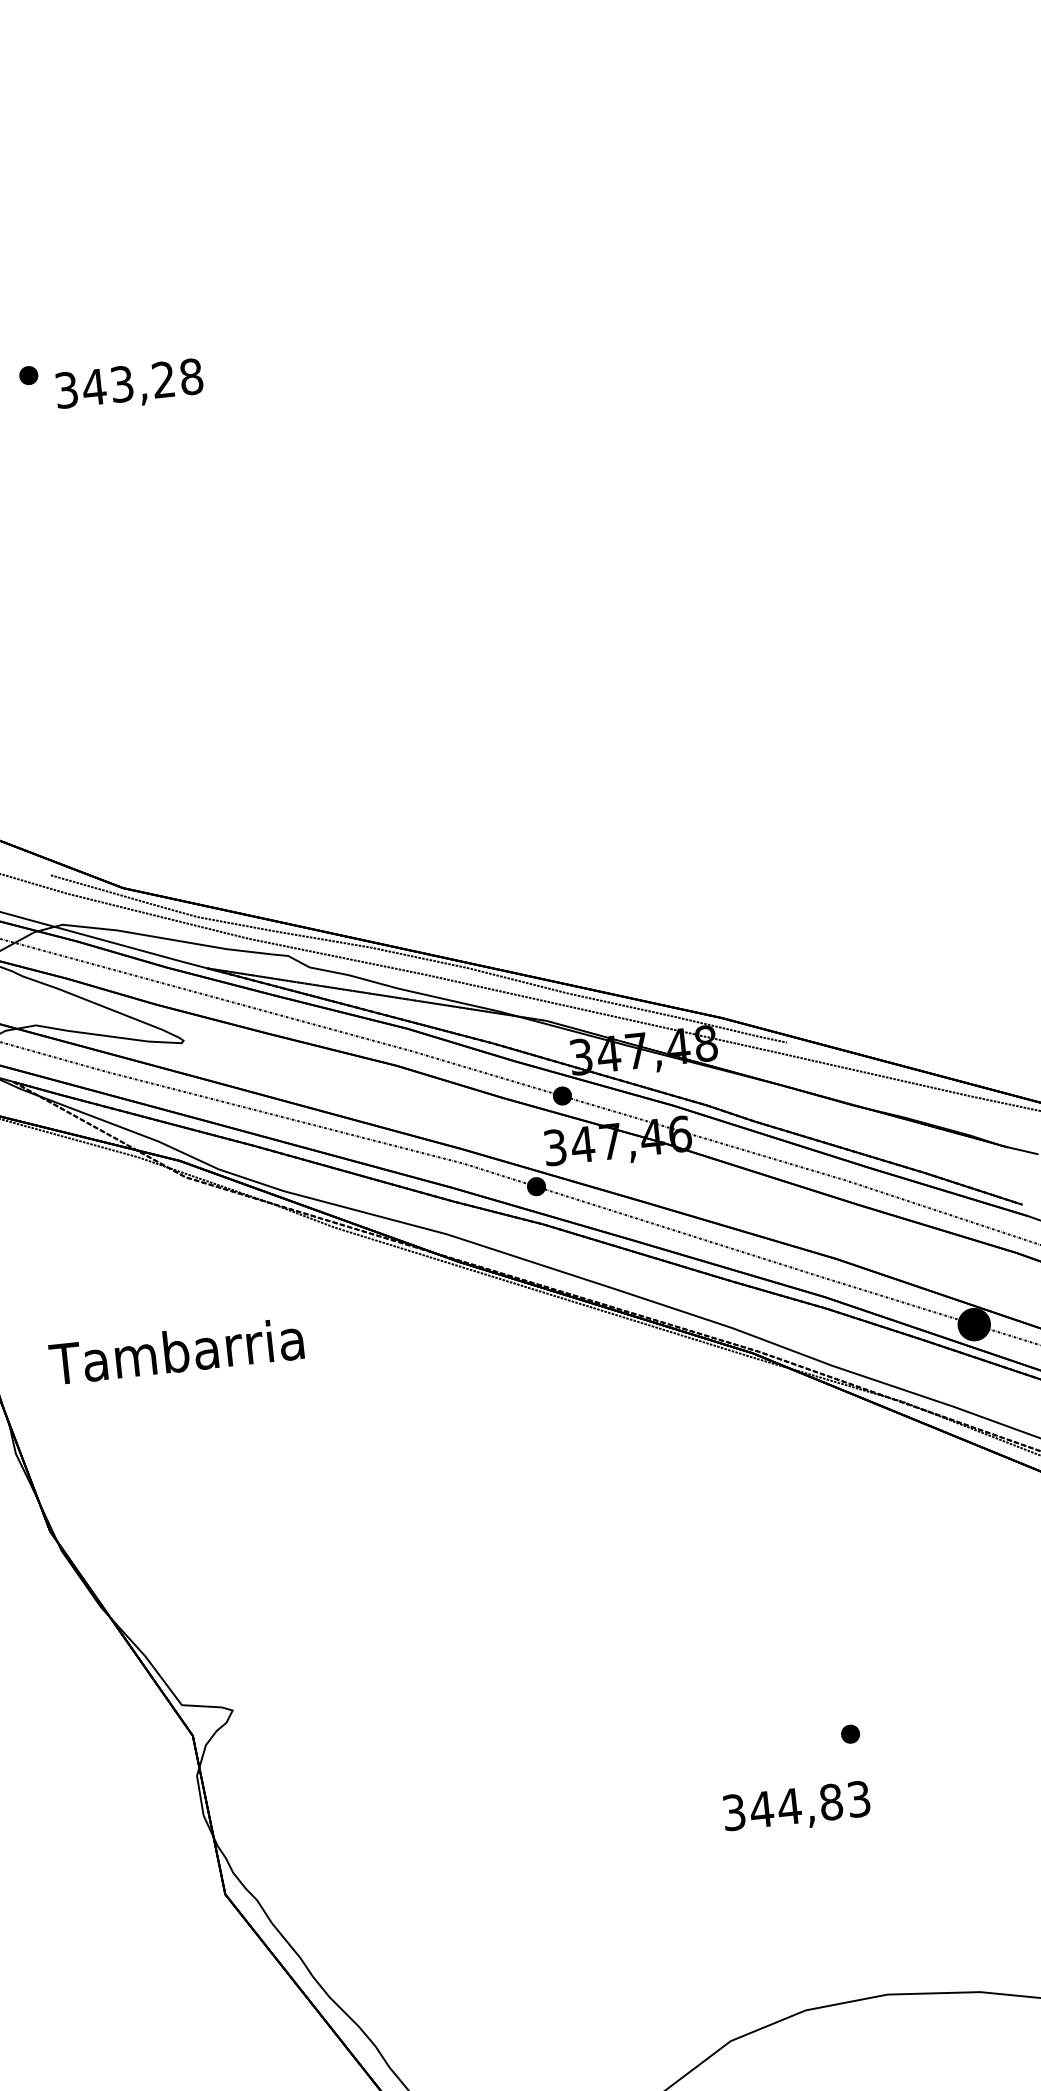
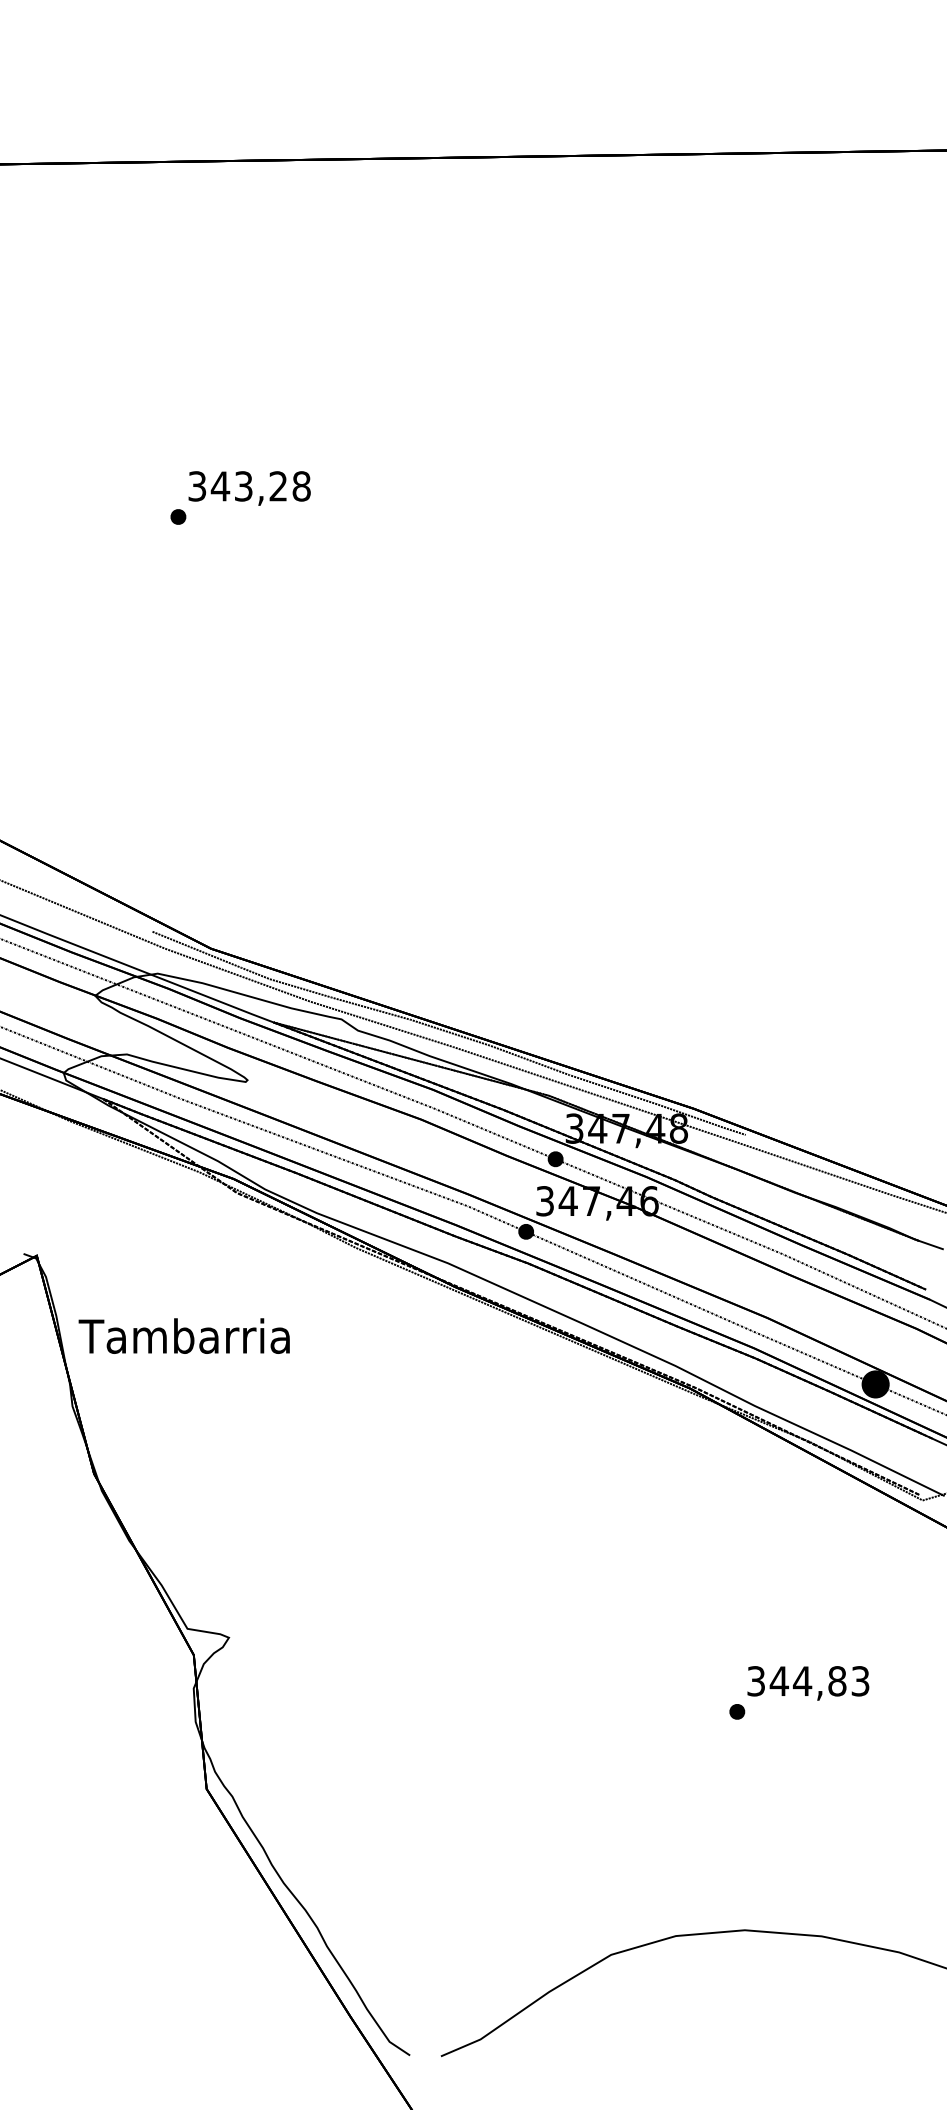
text: (129, 386) -> (249, 488), moved
text: (175, 1350) -> (183, 1335), moved
text: (797, 1808) -> (808, 1683), moved

